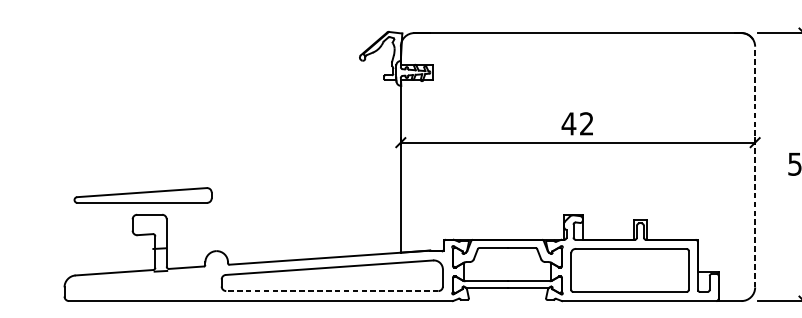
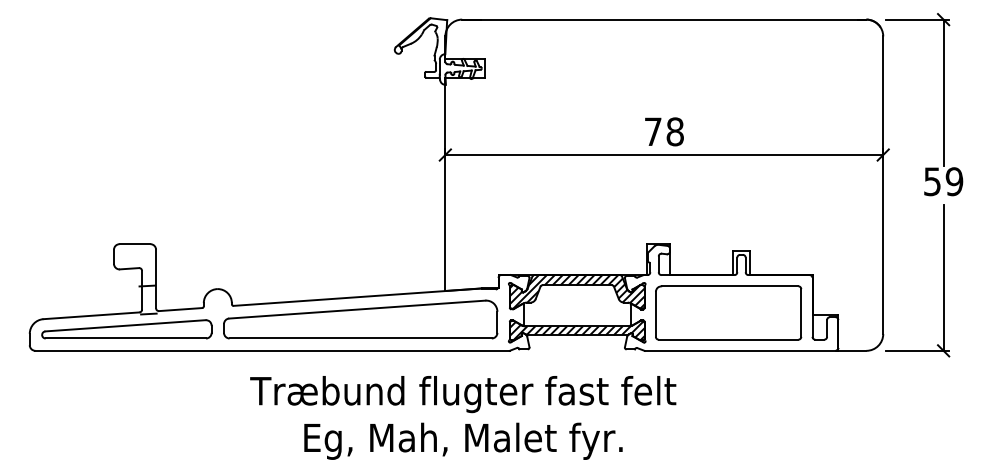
text: (577, 123) -> (663, 131), 42 -> 78
line: (755, 167) -> (883, 185), dashed -> solid
part: (142, 195) -> (126, 329), moved
hatch: (506, 253) -> (576, 291), added
hatch: (506, 284) -> (576, 330), added
line: (332, 291) -> (360, 338), dashed -> solid

